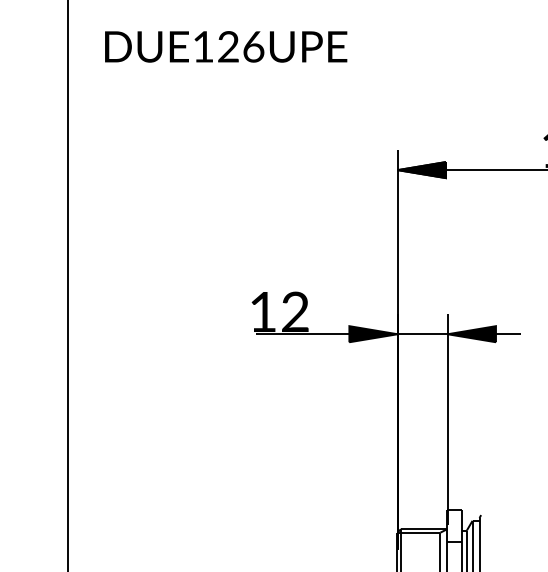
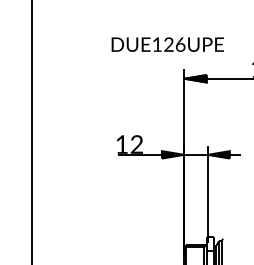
text: (225, 46) -> (167, 44), moved

